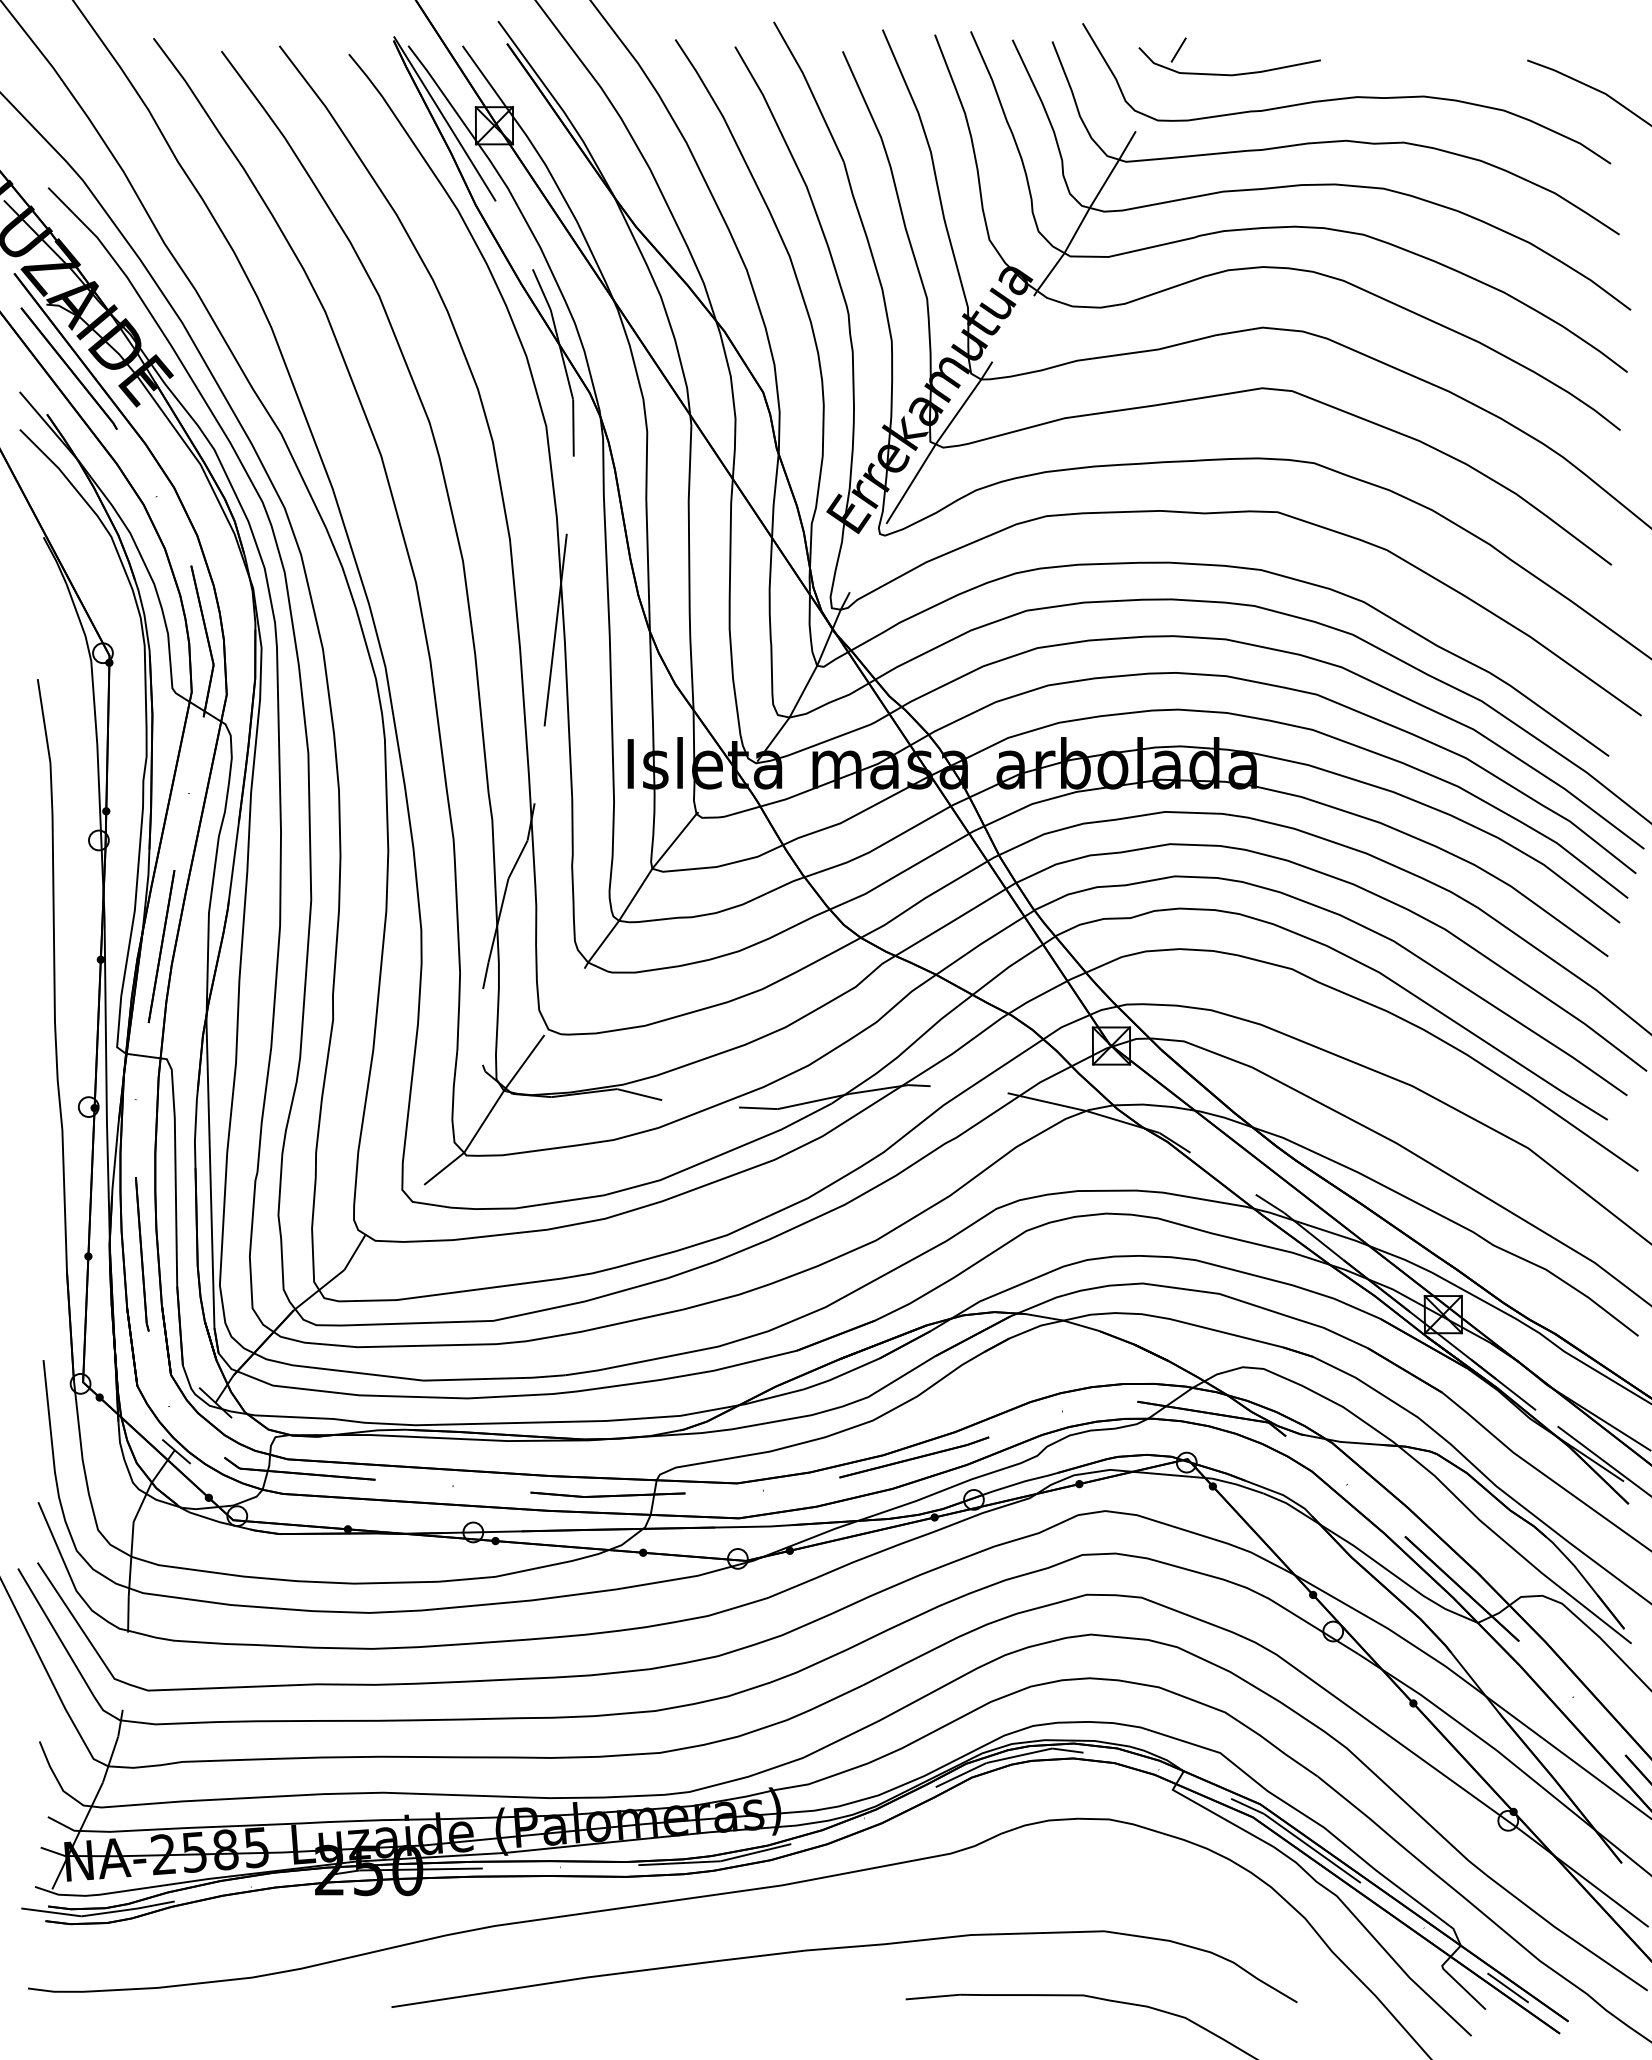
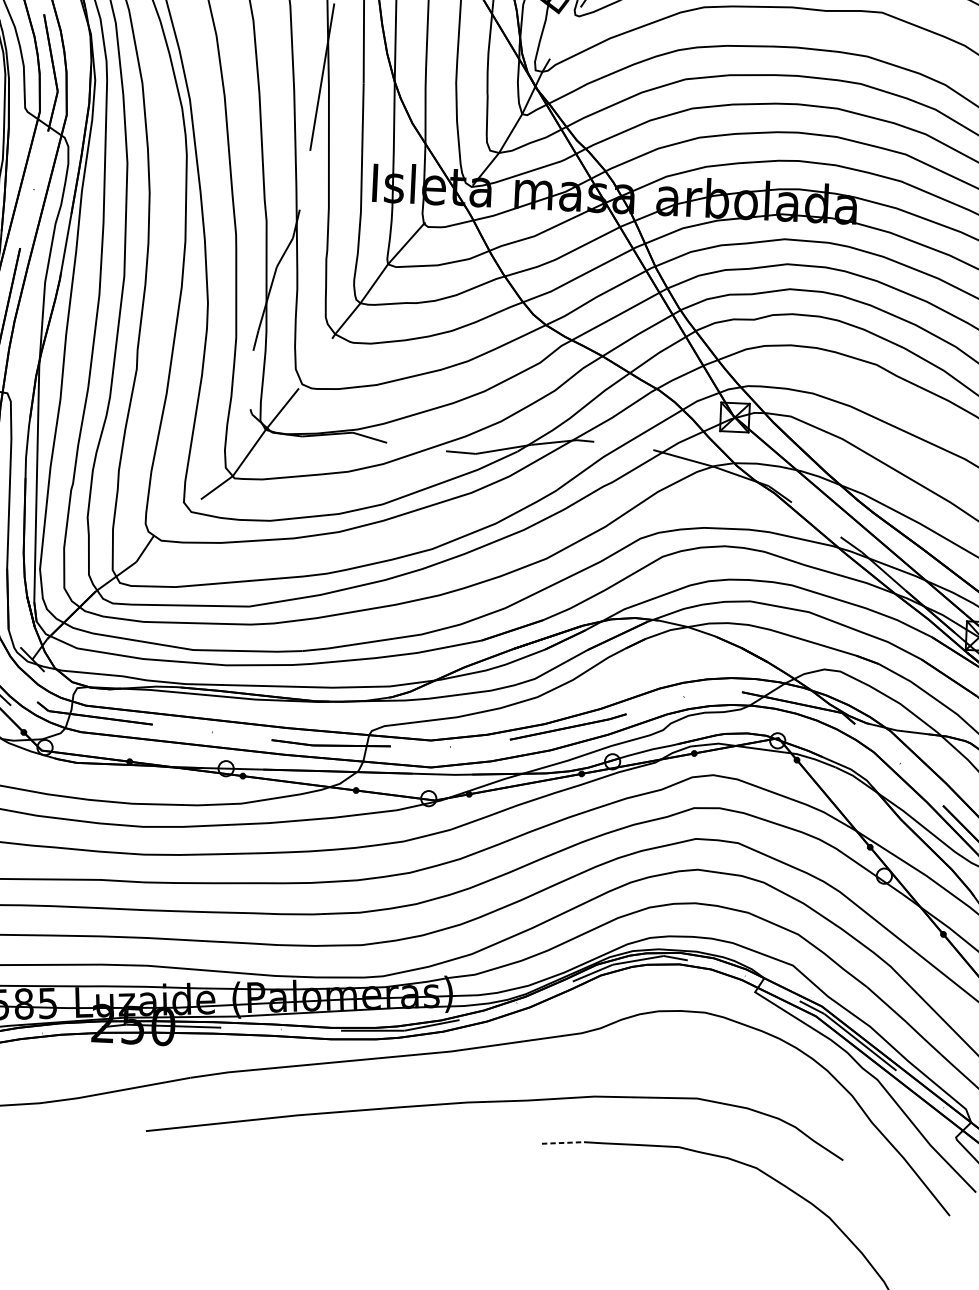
line: (933, 1997) -> (563, 1143), solid -> dashed

